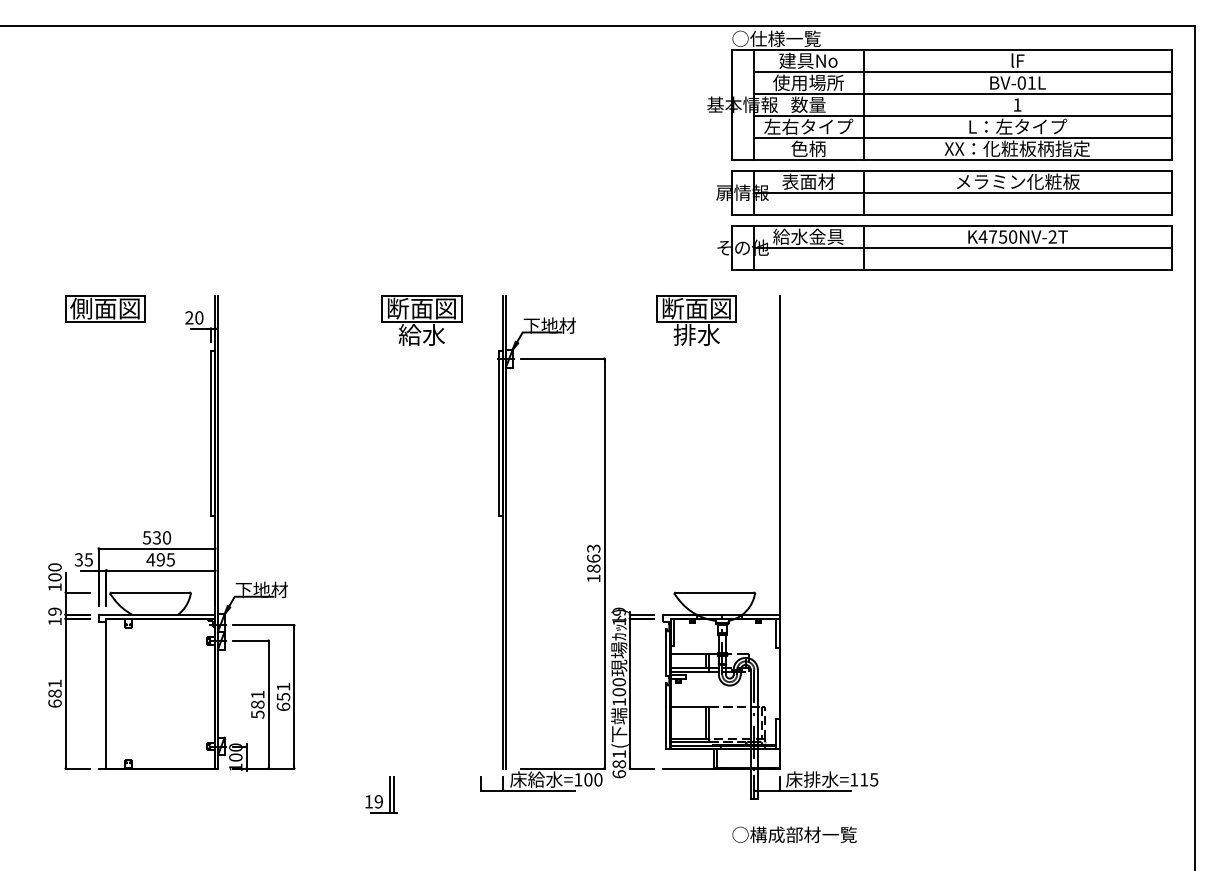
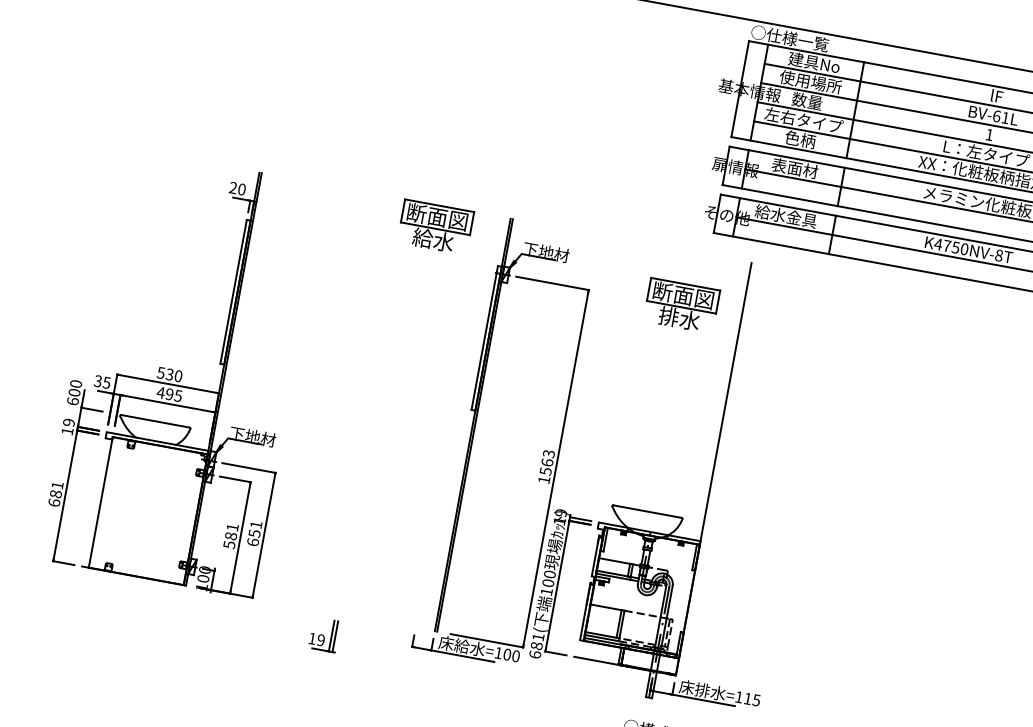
text: (1021, 82) -> (996, 115), BV-01L -> BV-61L
text: (1052, 236) -> (999, 255), K4750NV-2T -> K4750NV-8T
part: (105, 308) -> (161, 166), removed
part: (696, 320) -> (681, 305), moved
text: (593, 568) -> (545, 471), 1863 -> 1563
text: (54, 587) -> (72, 401), 100 -> 600

